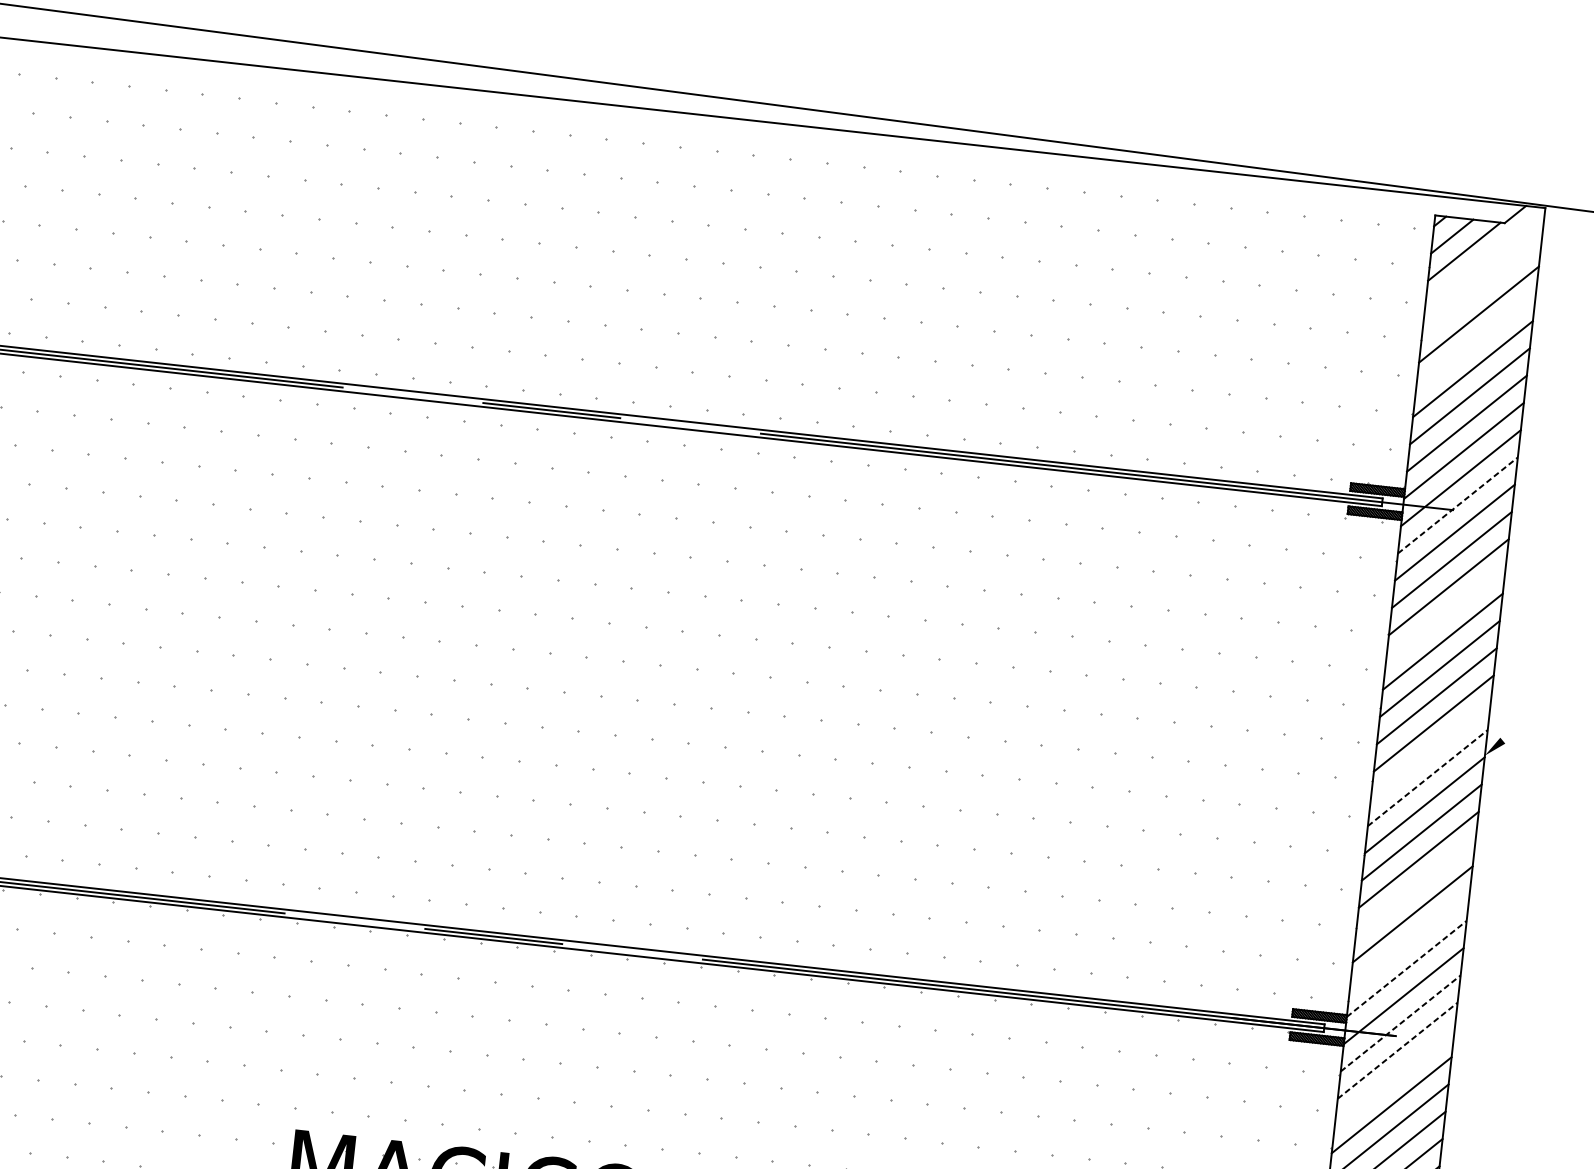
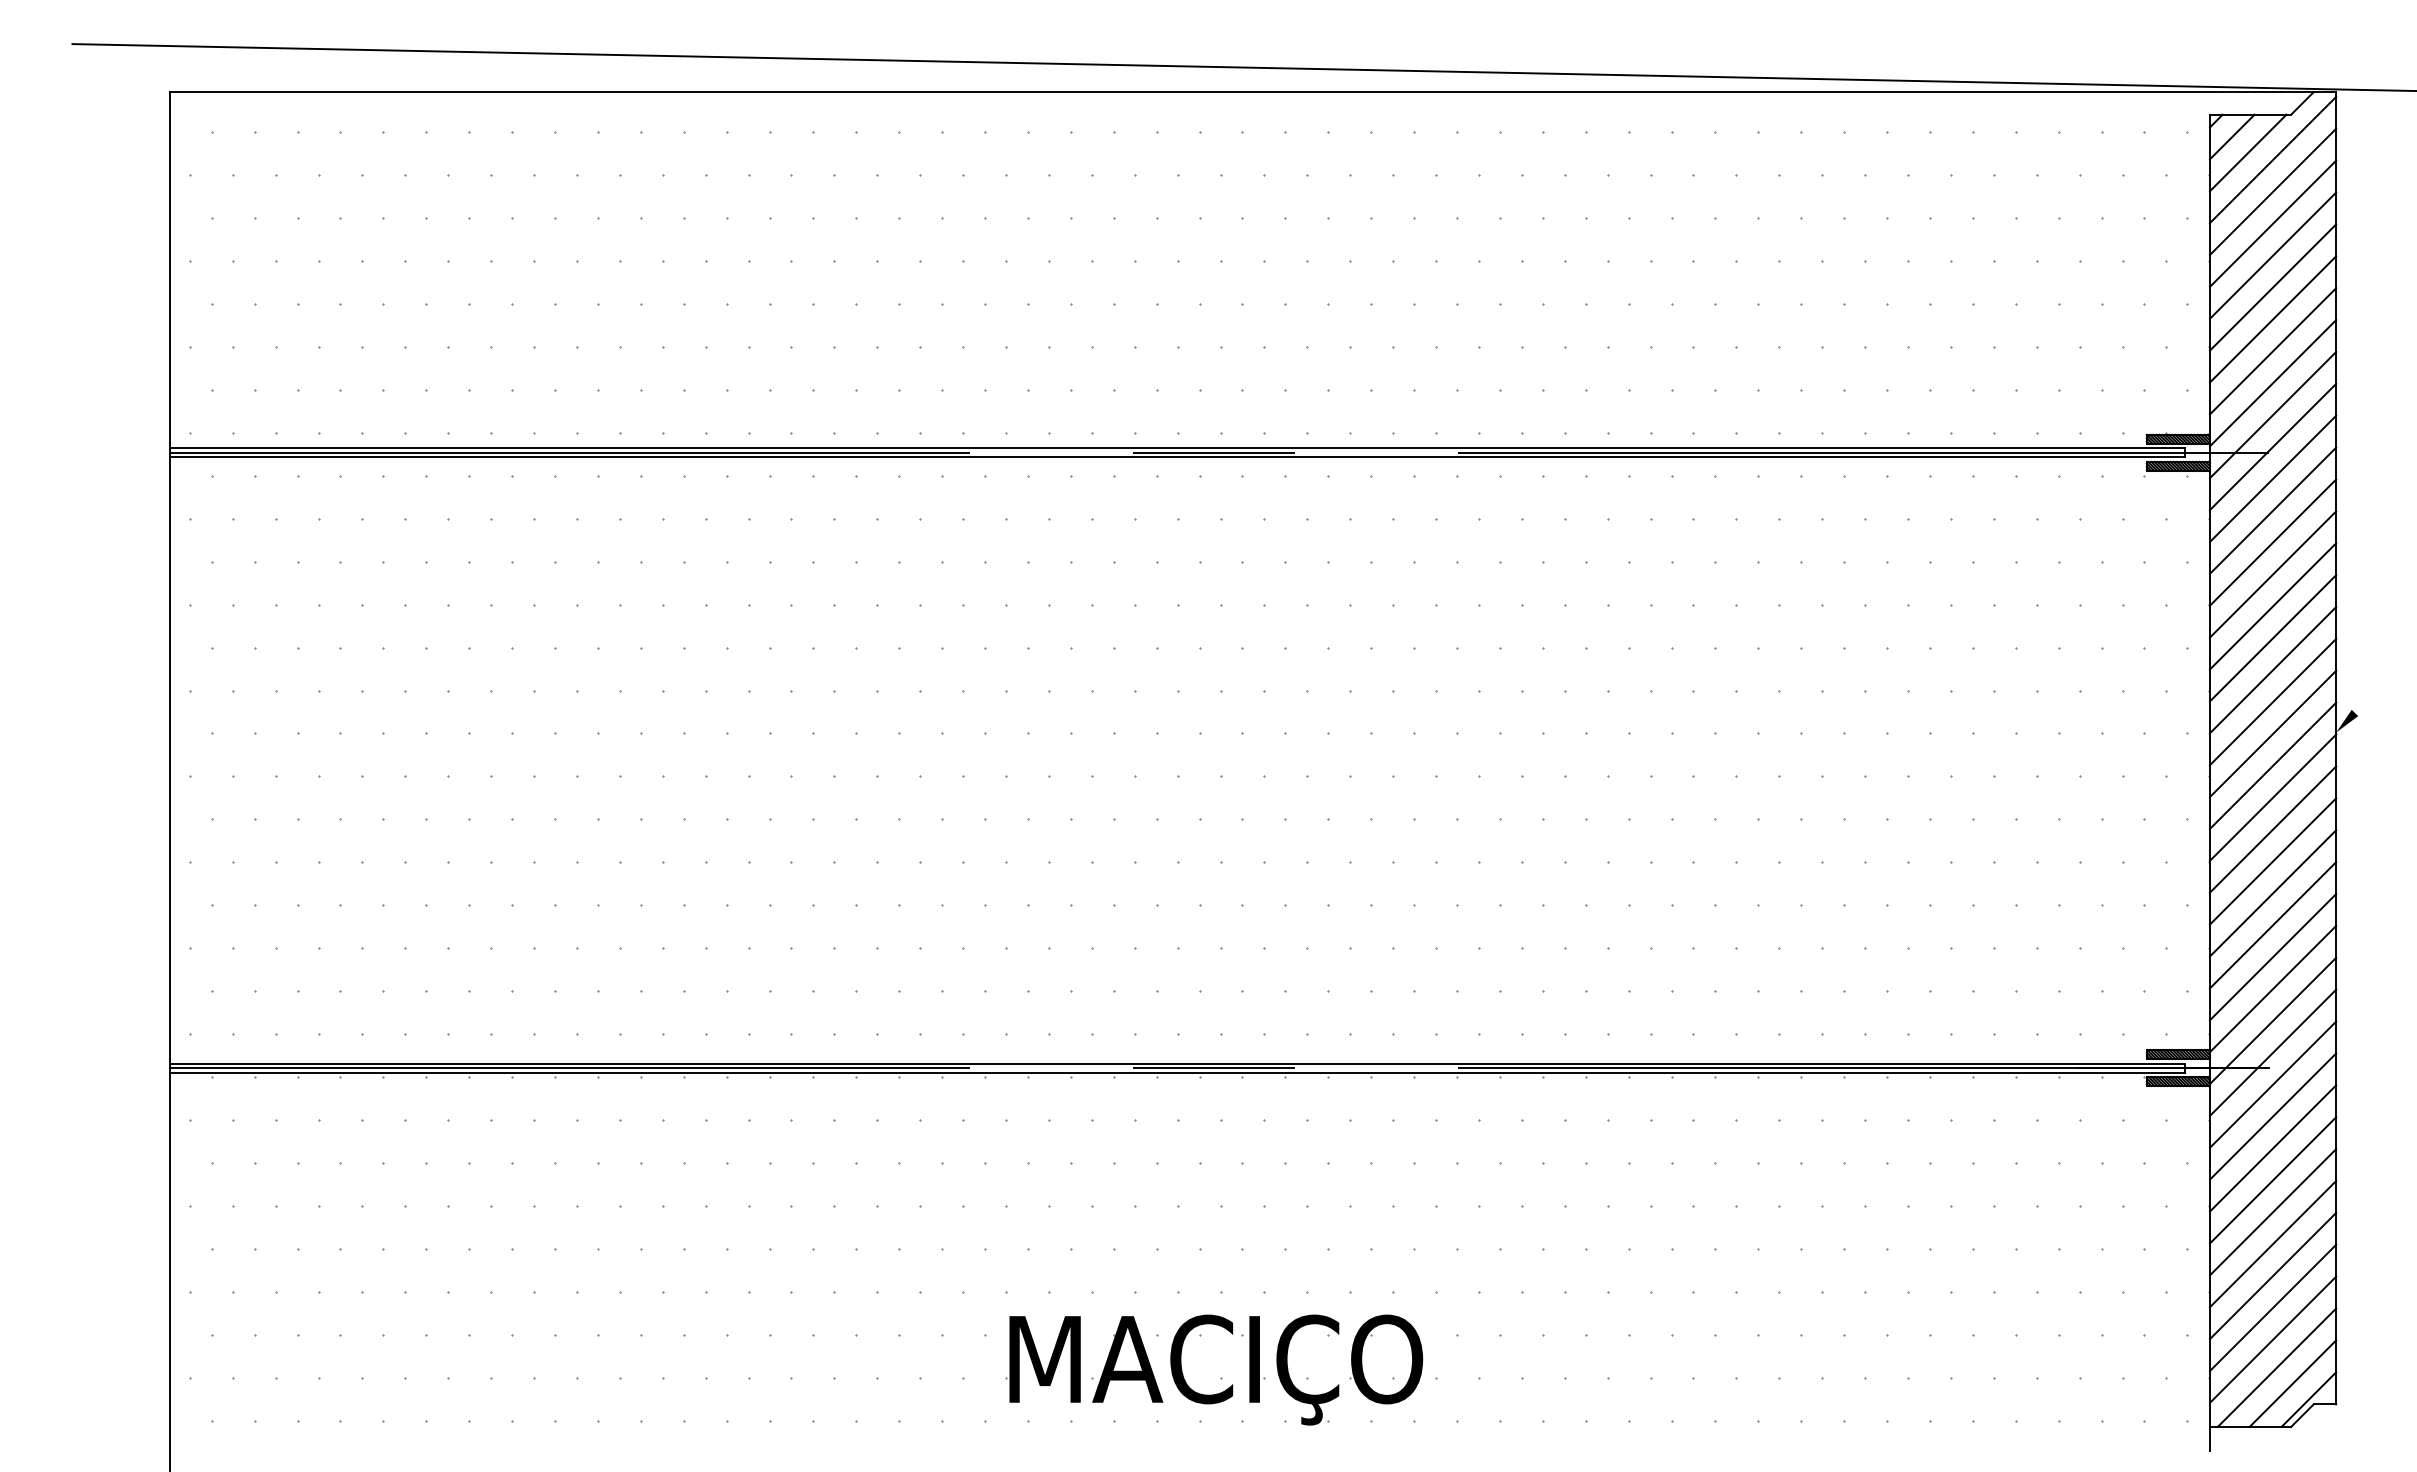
line: (1484, 259) -> (2272, 159), added
line: (1481, 287) -> (2272, 191), added
line: (1475, 341) -> (2272, 255), added
line: (1458, 505) -> (2273, 446), dashed -> solid
line: (1445, 614) -> (2272, 574), added
line: (1430, 750) -> (2272, 733), added
line: (1428, 777) -> (2273, 765), dashed -> solid
line: (1415, 887) -> (2272, 893), added
line: (1409, 941) -> (2272, 956), added
line: (1407, 968) -> (2273, 988), dashed -> solid
line: (1401, 1023) -> (2273, 1052), dashed -> solid
line: (1398, 1050) -> (2273, 1084), dashed -> solid
line: (1394, 1077) -> (2272, 1116), added

